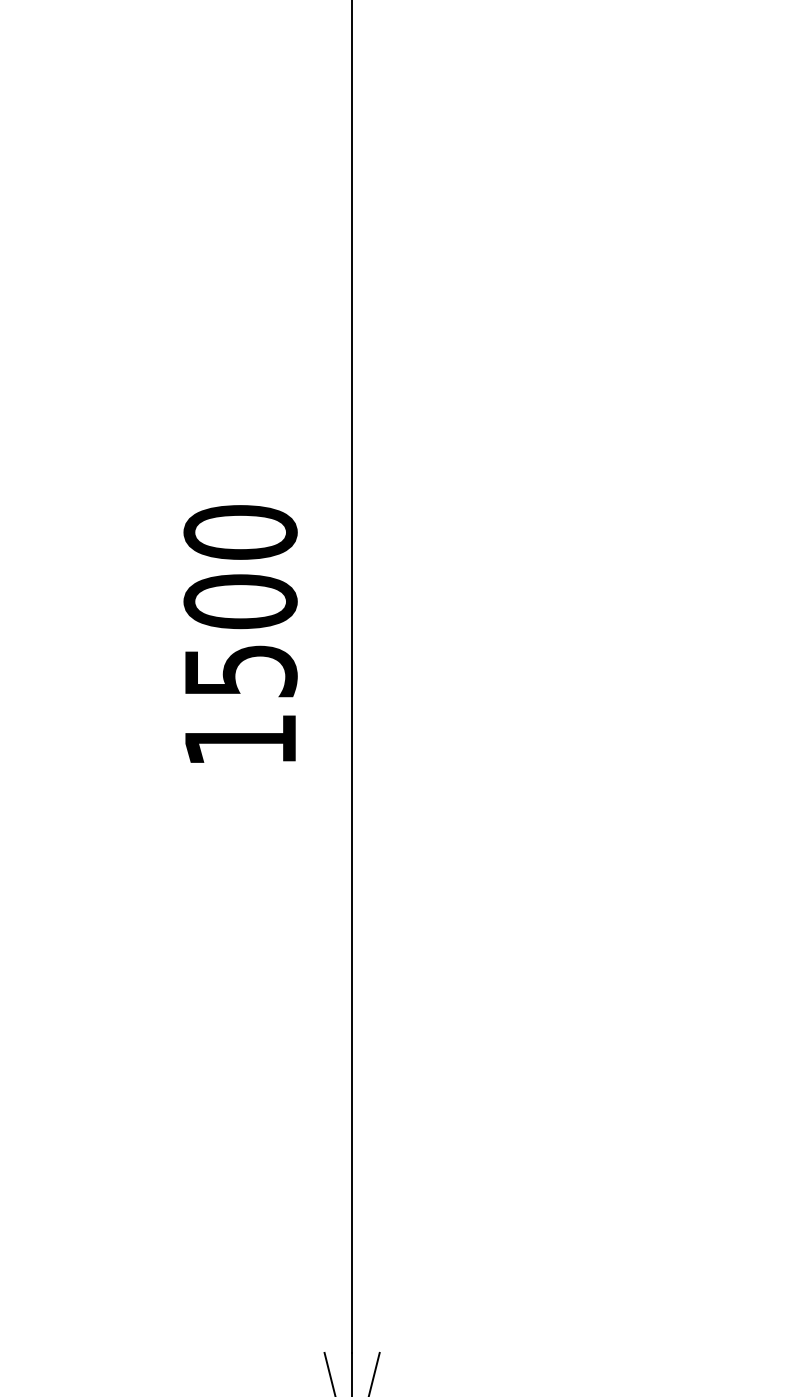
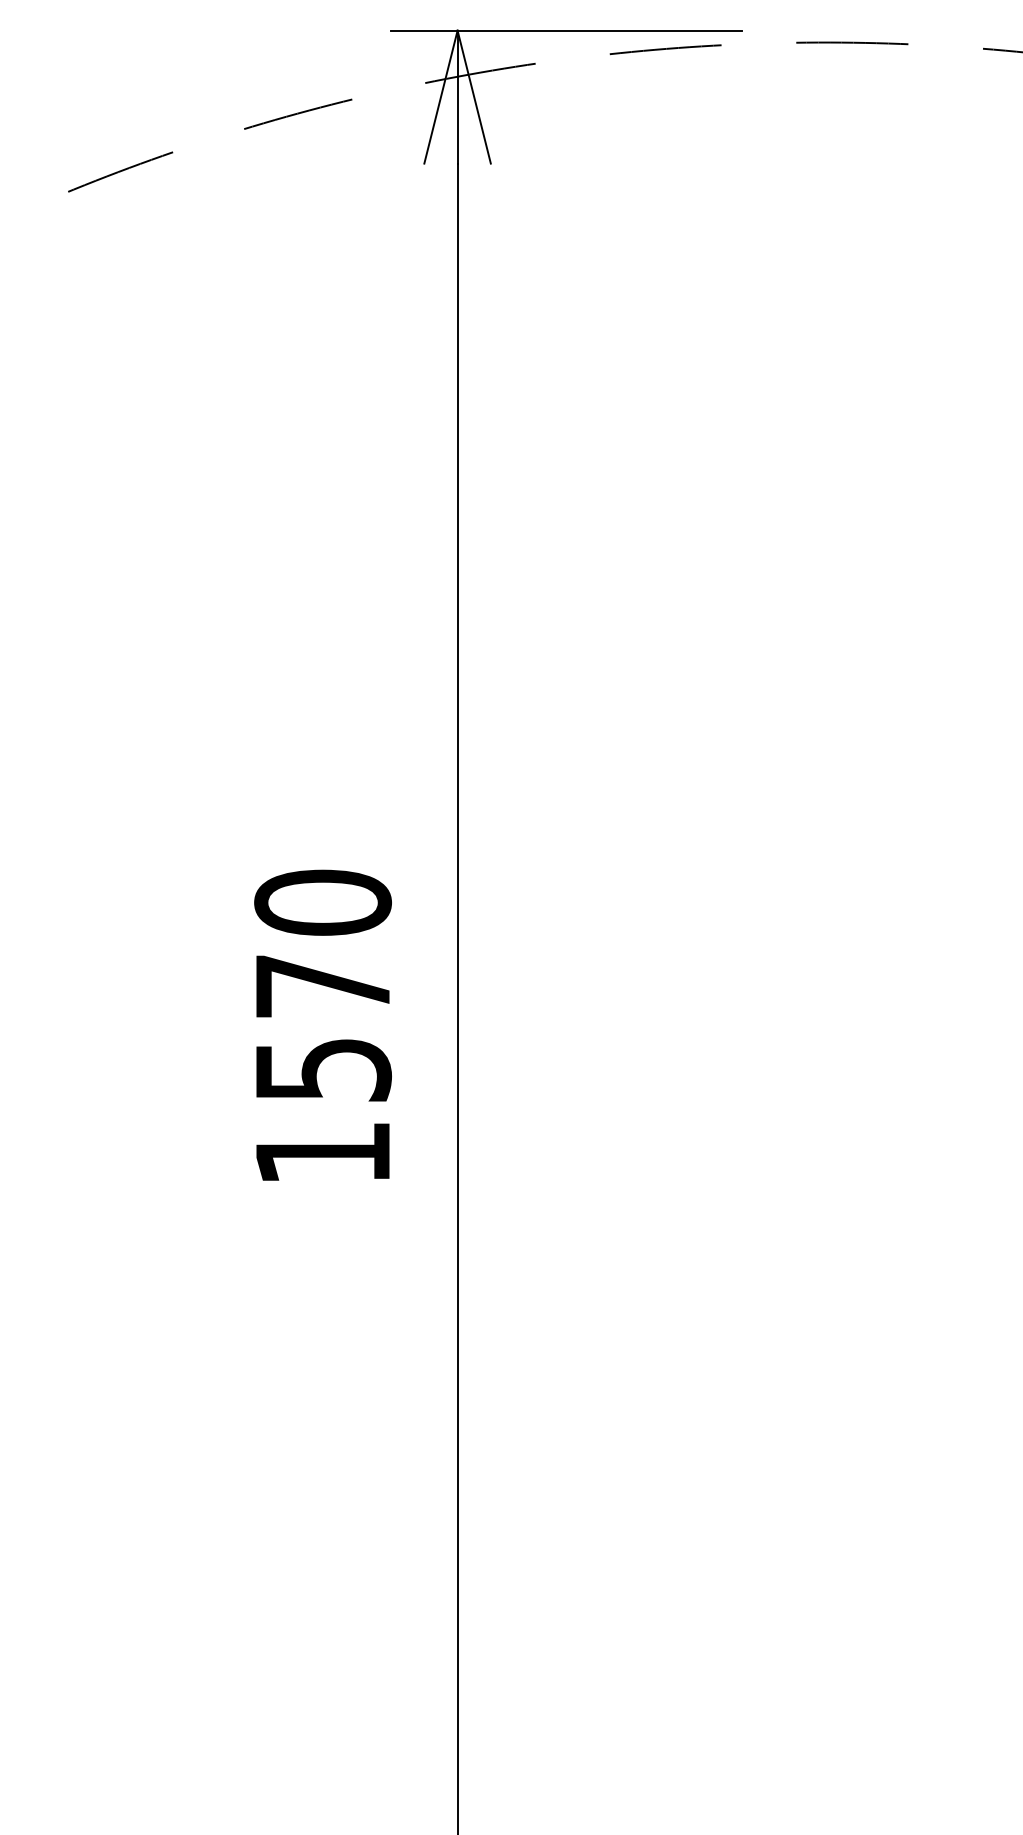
text: (240, 601) -> (322, 986), 1500 -> 1570

